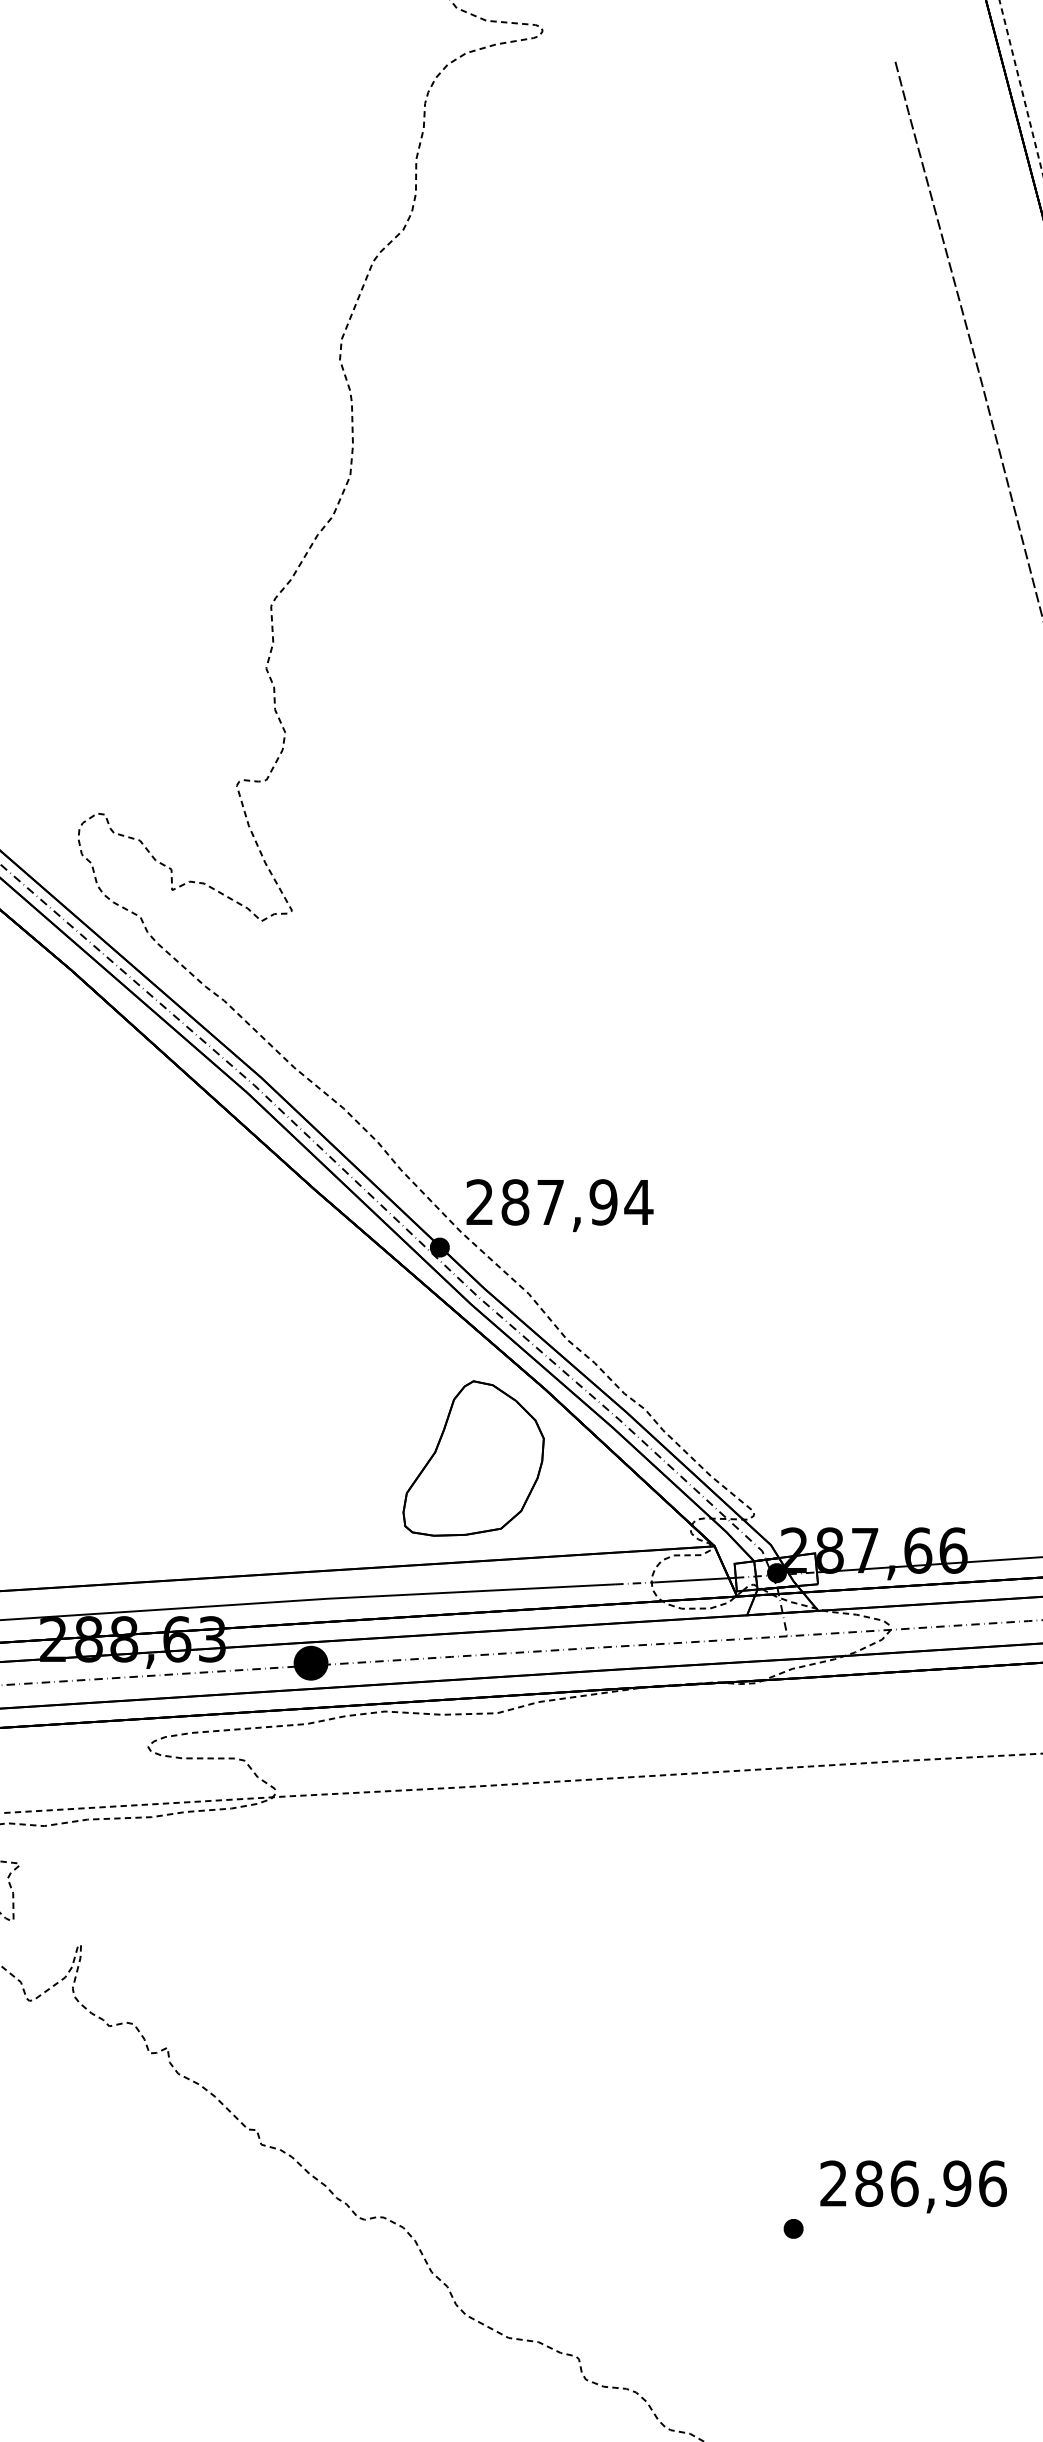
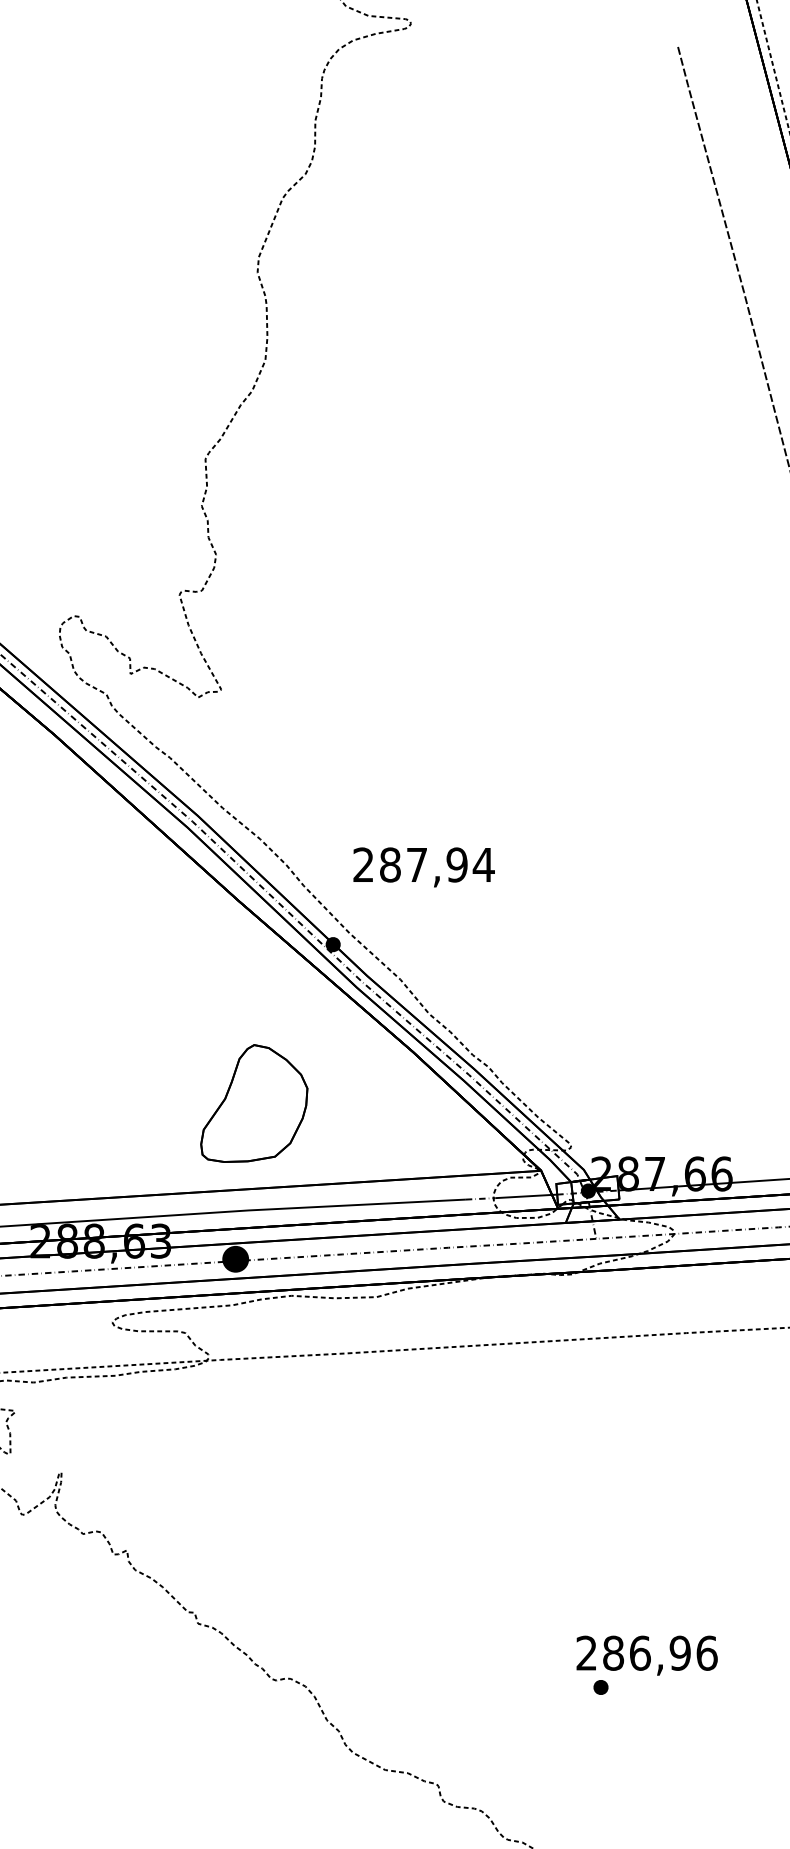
text: (559, 1205) -> (423, 867), moved
part: (473, 1458) -> (254, 1103), moved
text: (913, 2186) -> (647, 1655), moved

